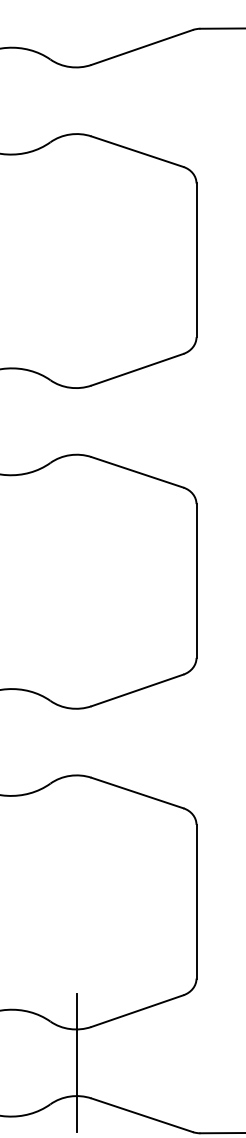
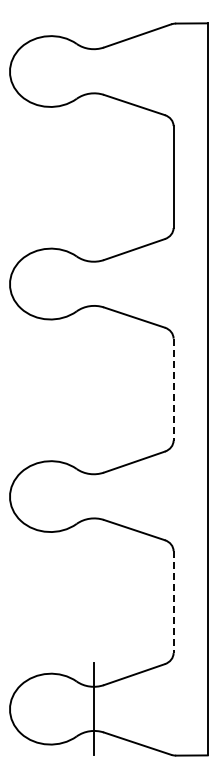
line: (196, 580) -> (173, 389), solid -> dashed
line: (196, 902) -> (173, 602), solid -> dashed

